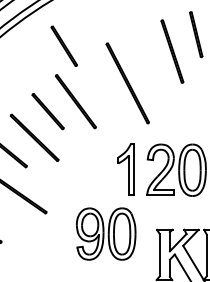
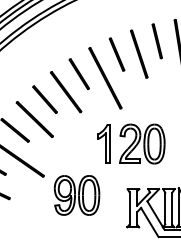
line: (63, 45) -> (78, 73), moved
line: (142, 52) -> (116, 54), added
part: (105, 234) -> (76, 195), moved

